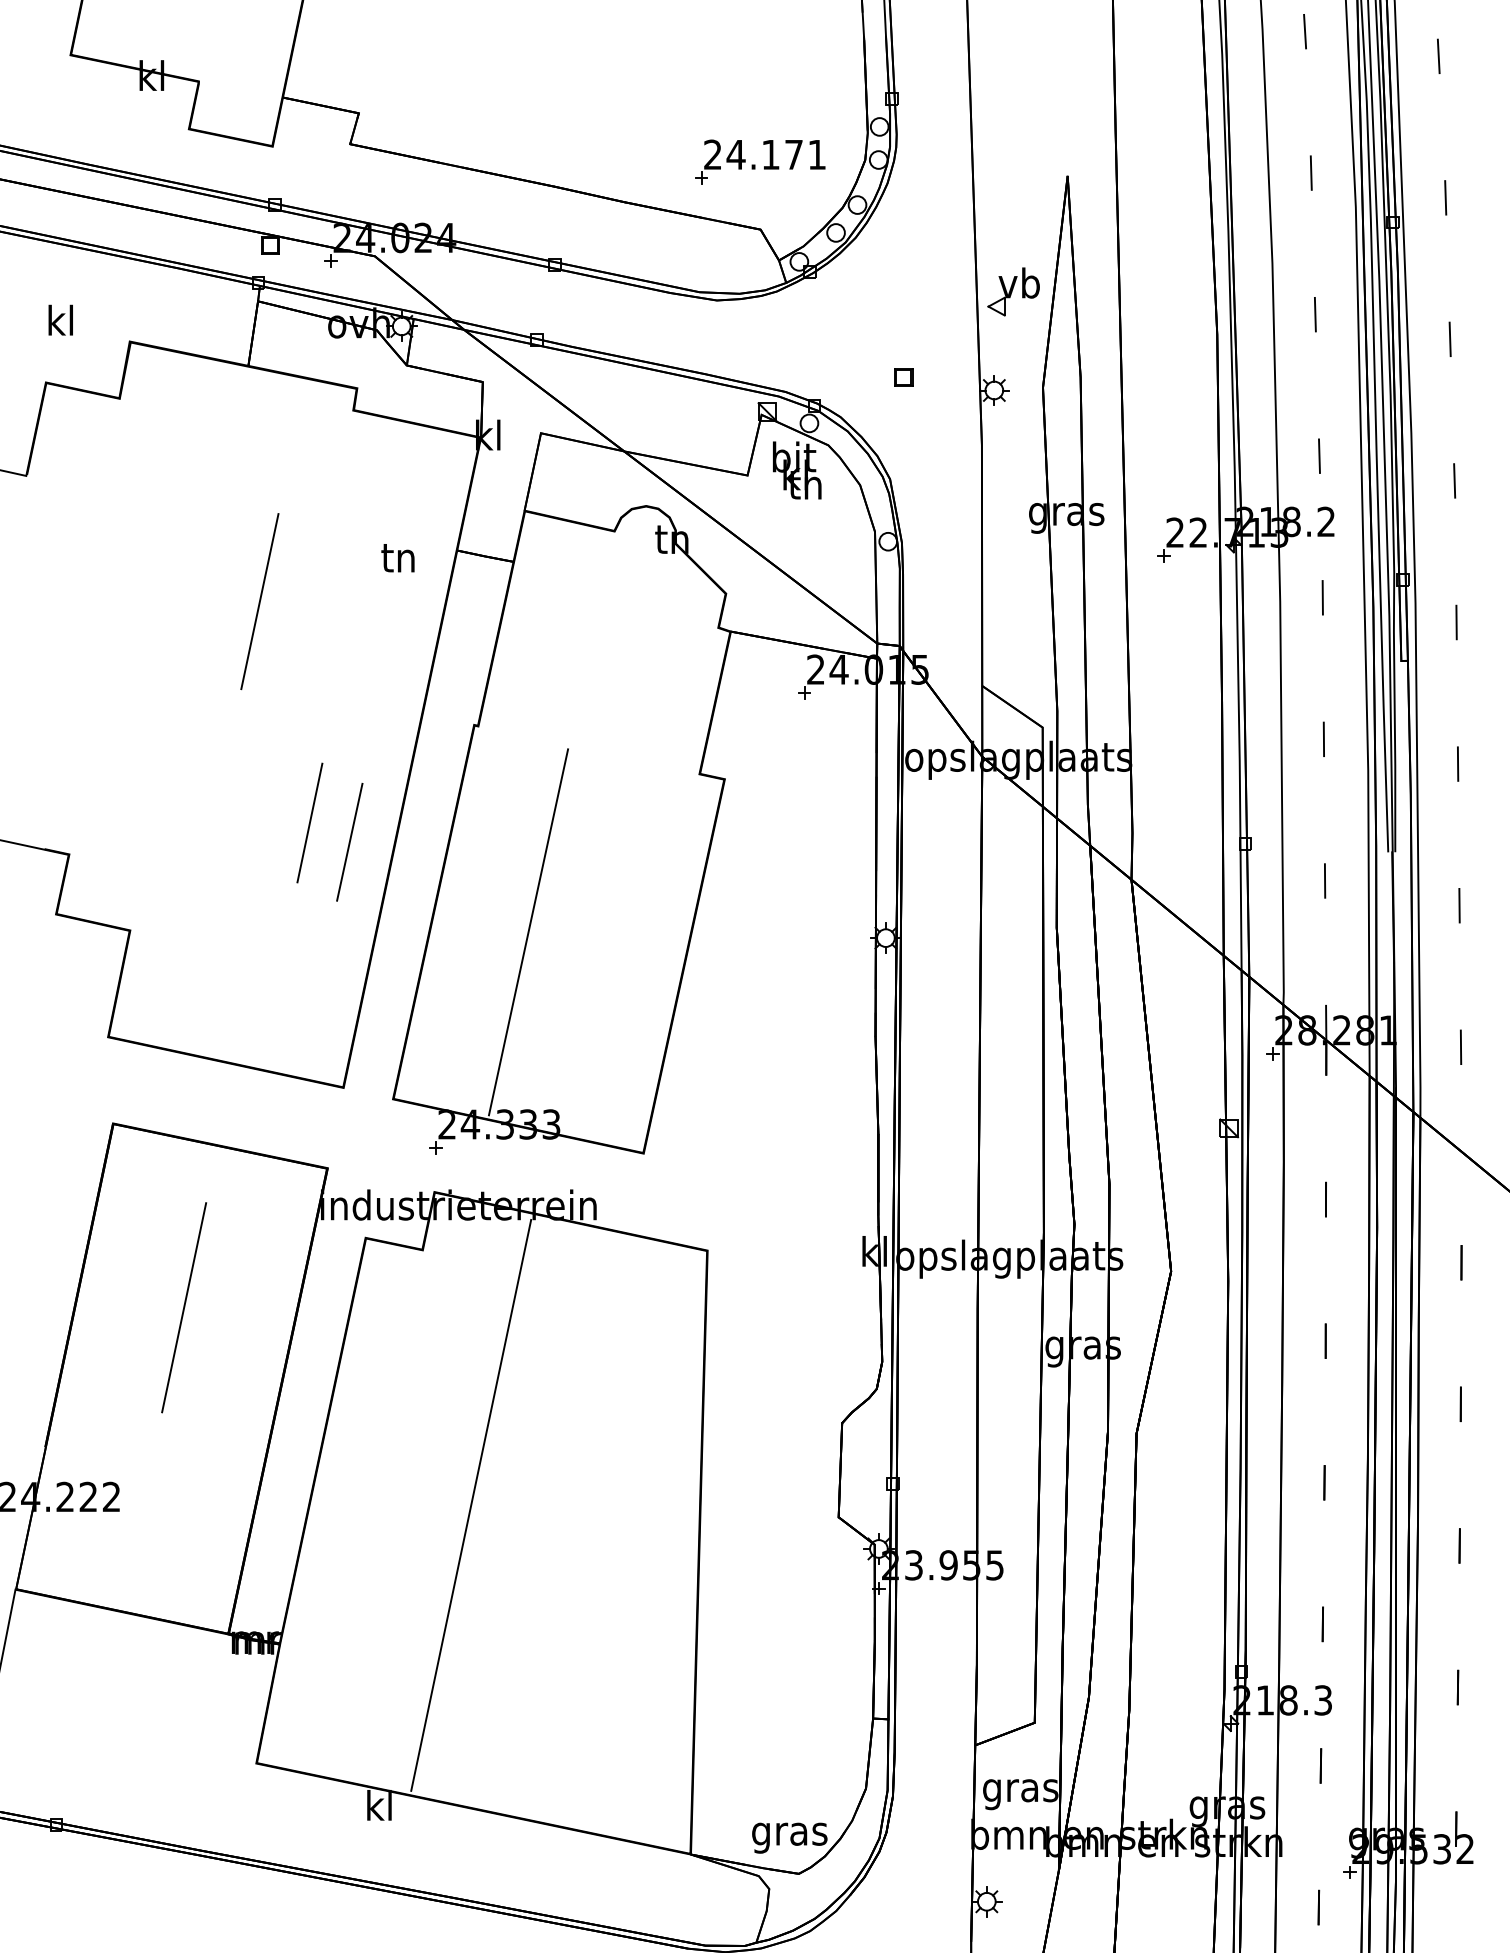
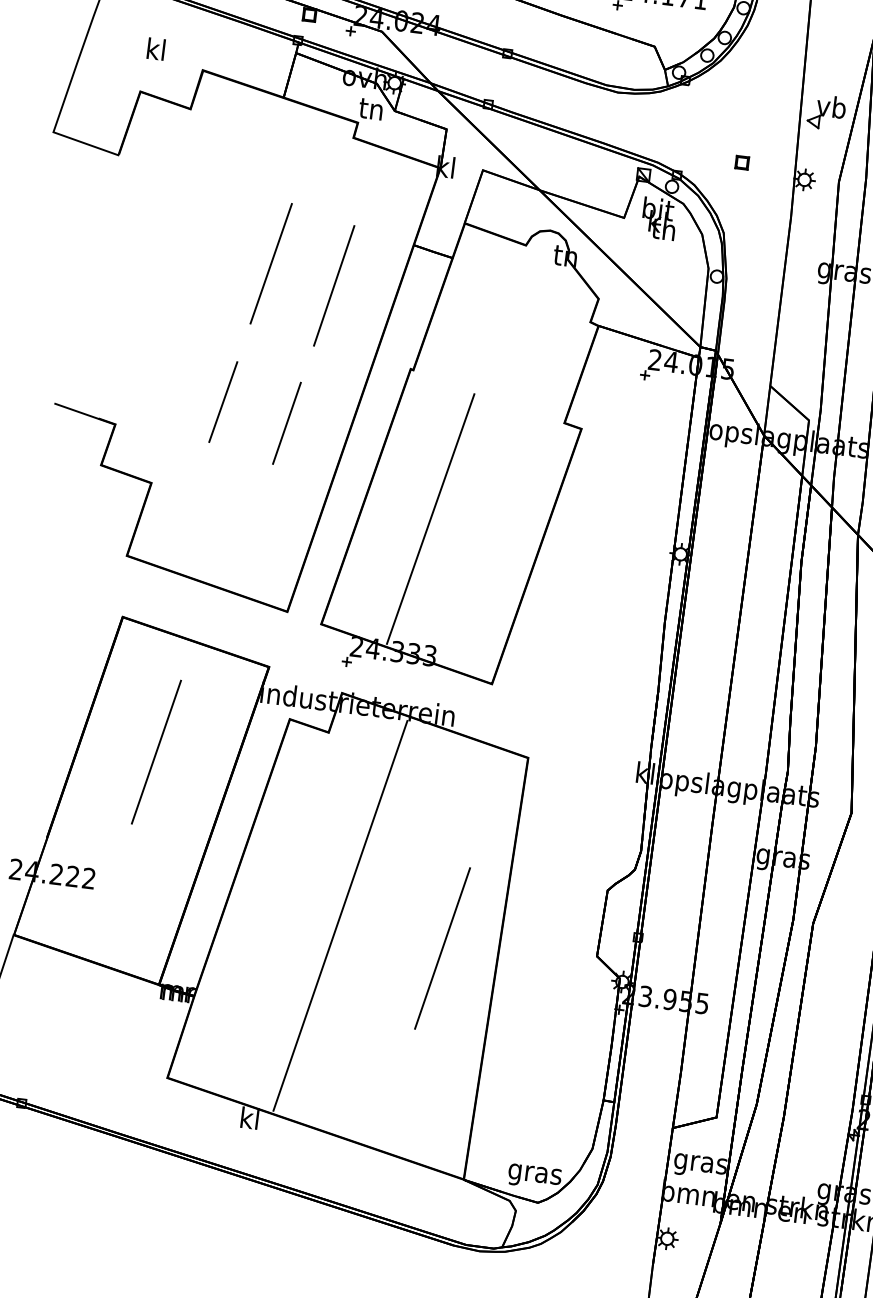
text: (397, 558) -> (370, 109), moved
line: (352, 621) -> (334, 285), added
line: (349, 842) -> (223, 402), moved
line: (619, 1532) -> (442, 947), added

